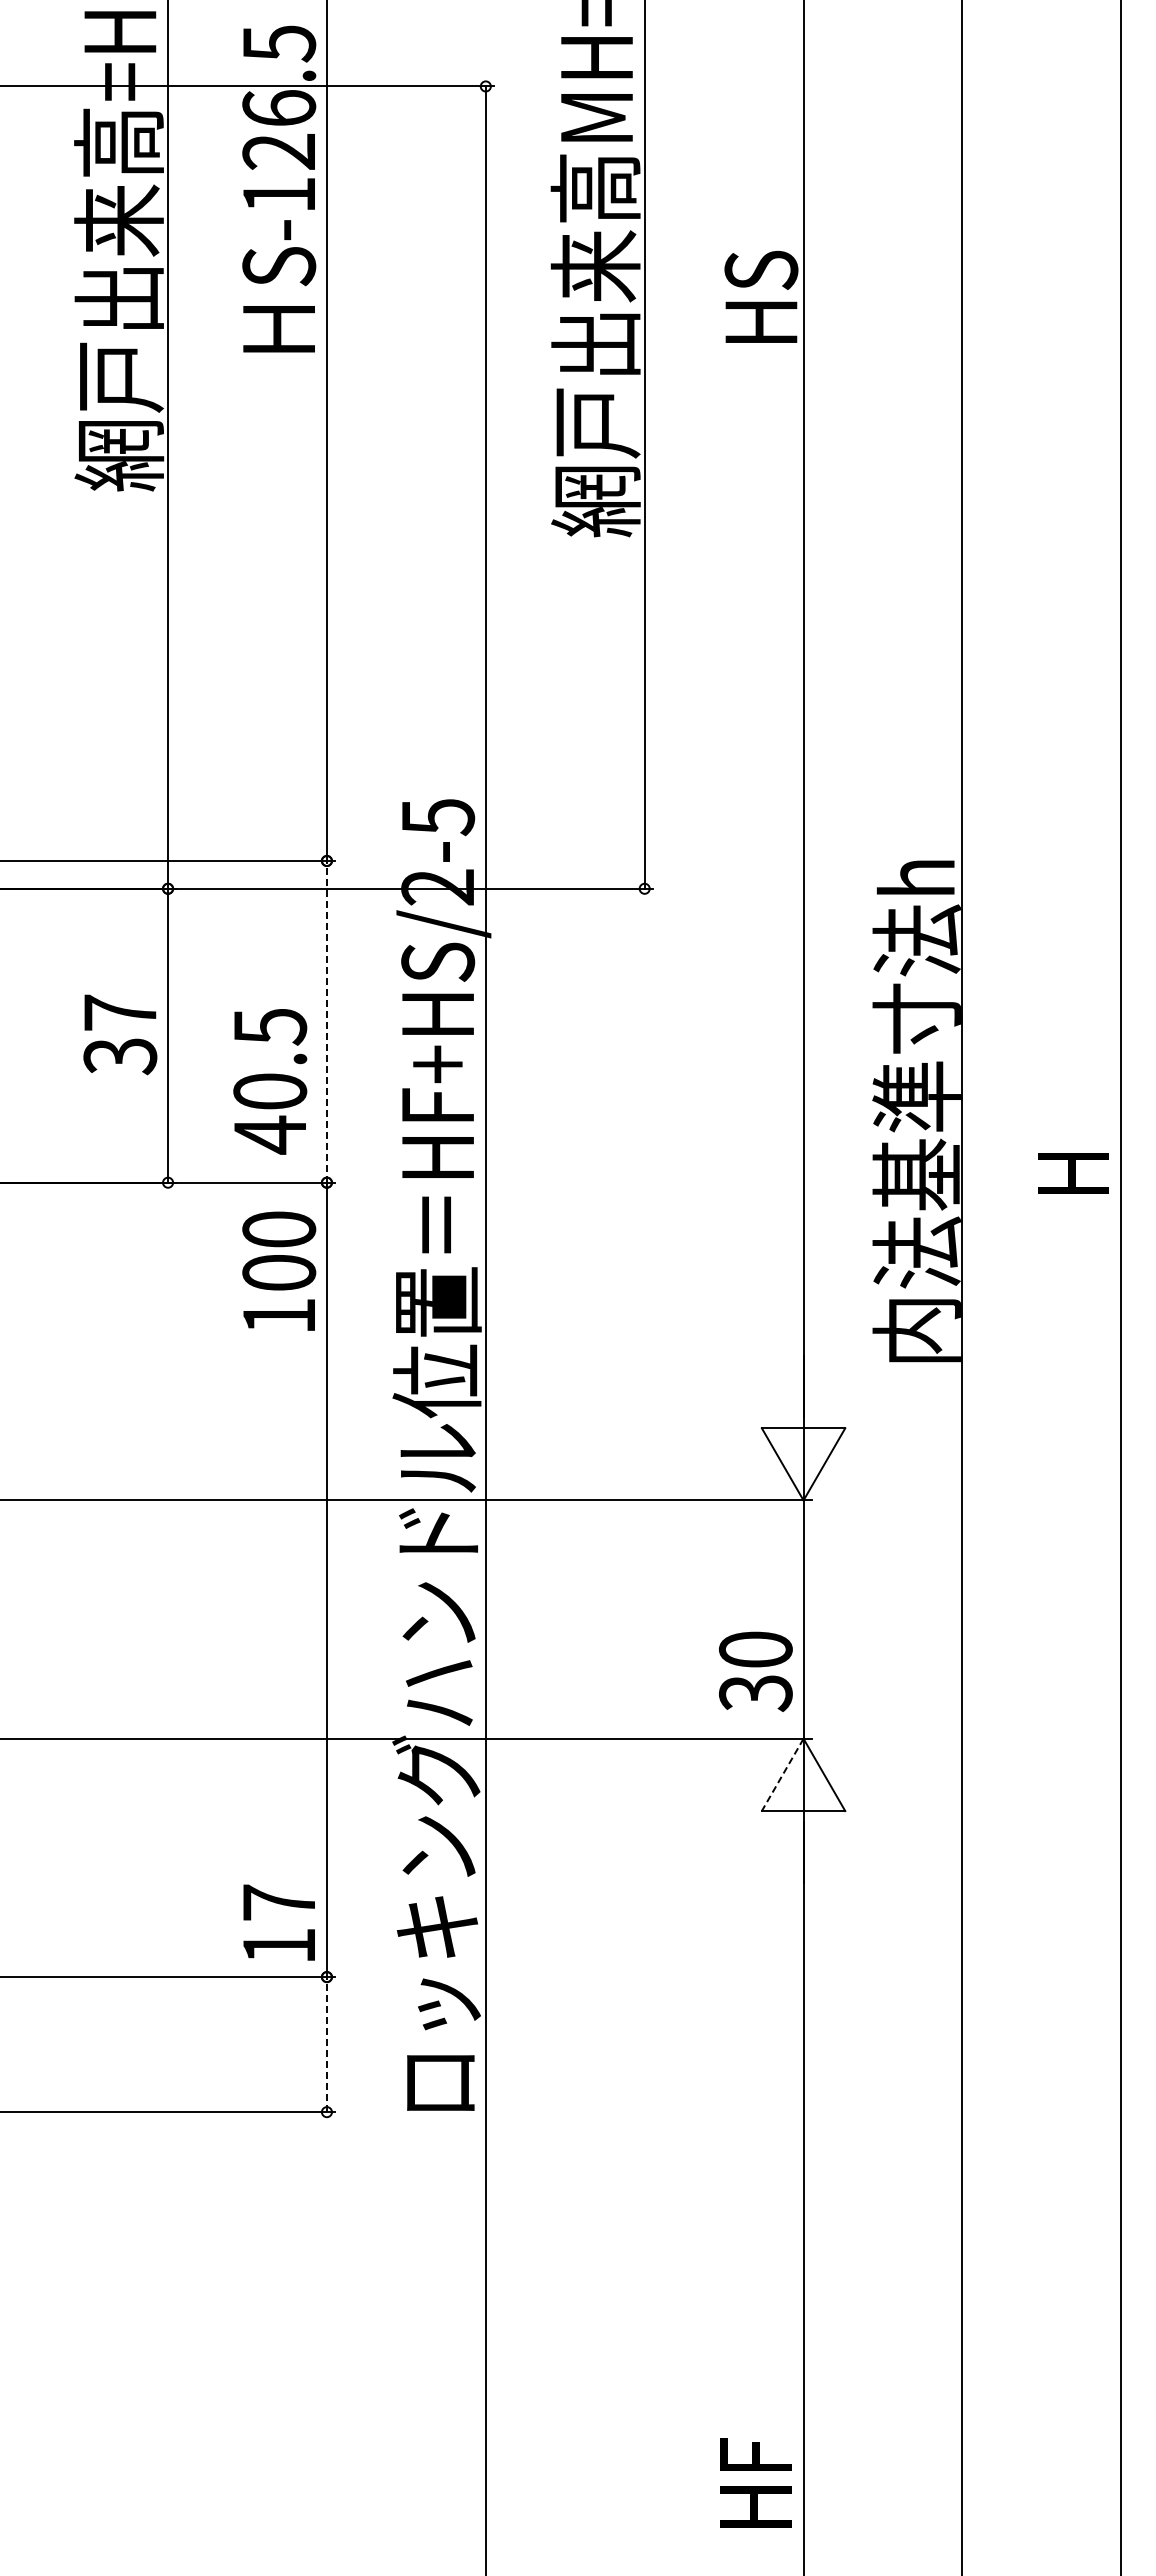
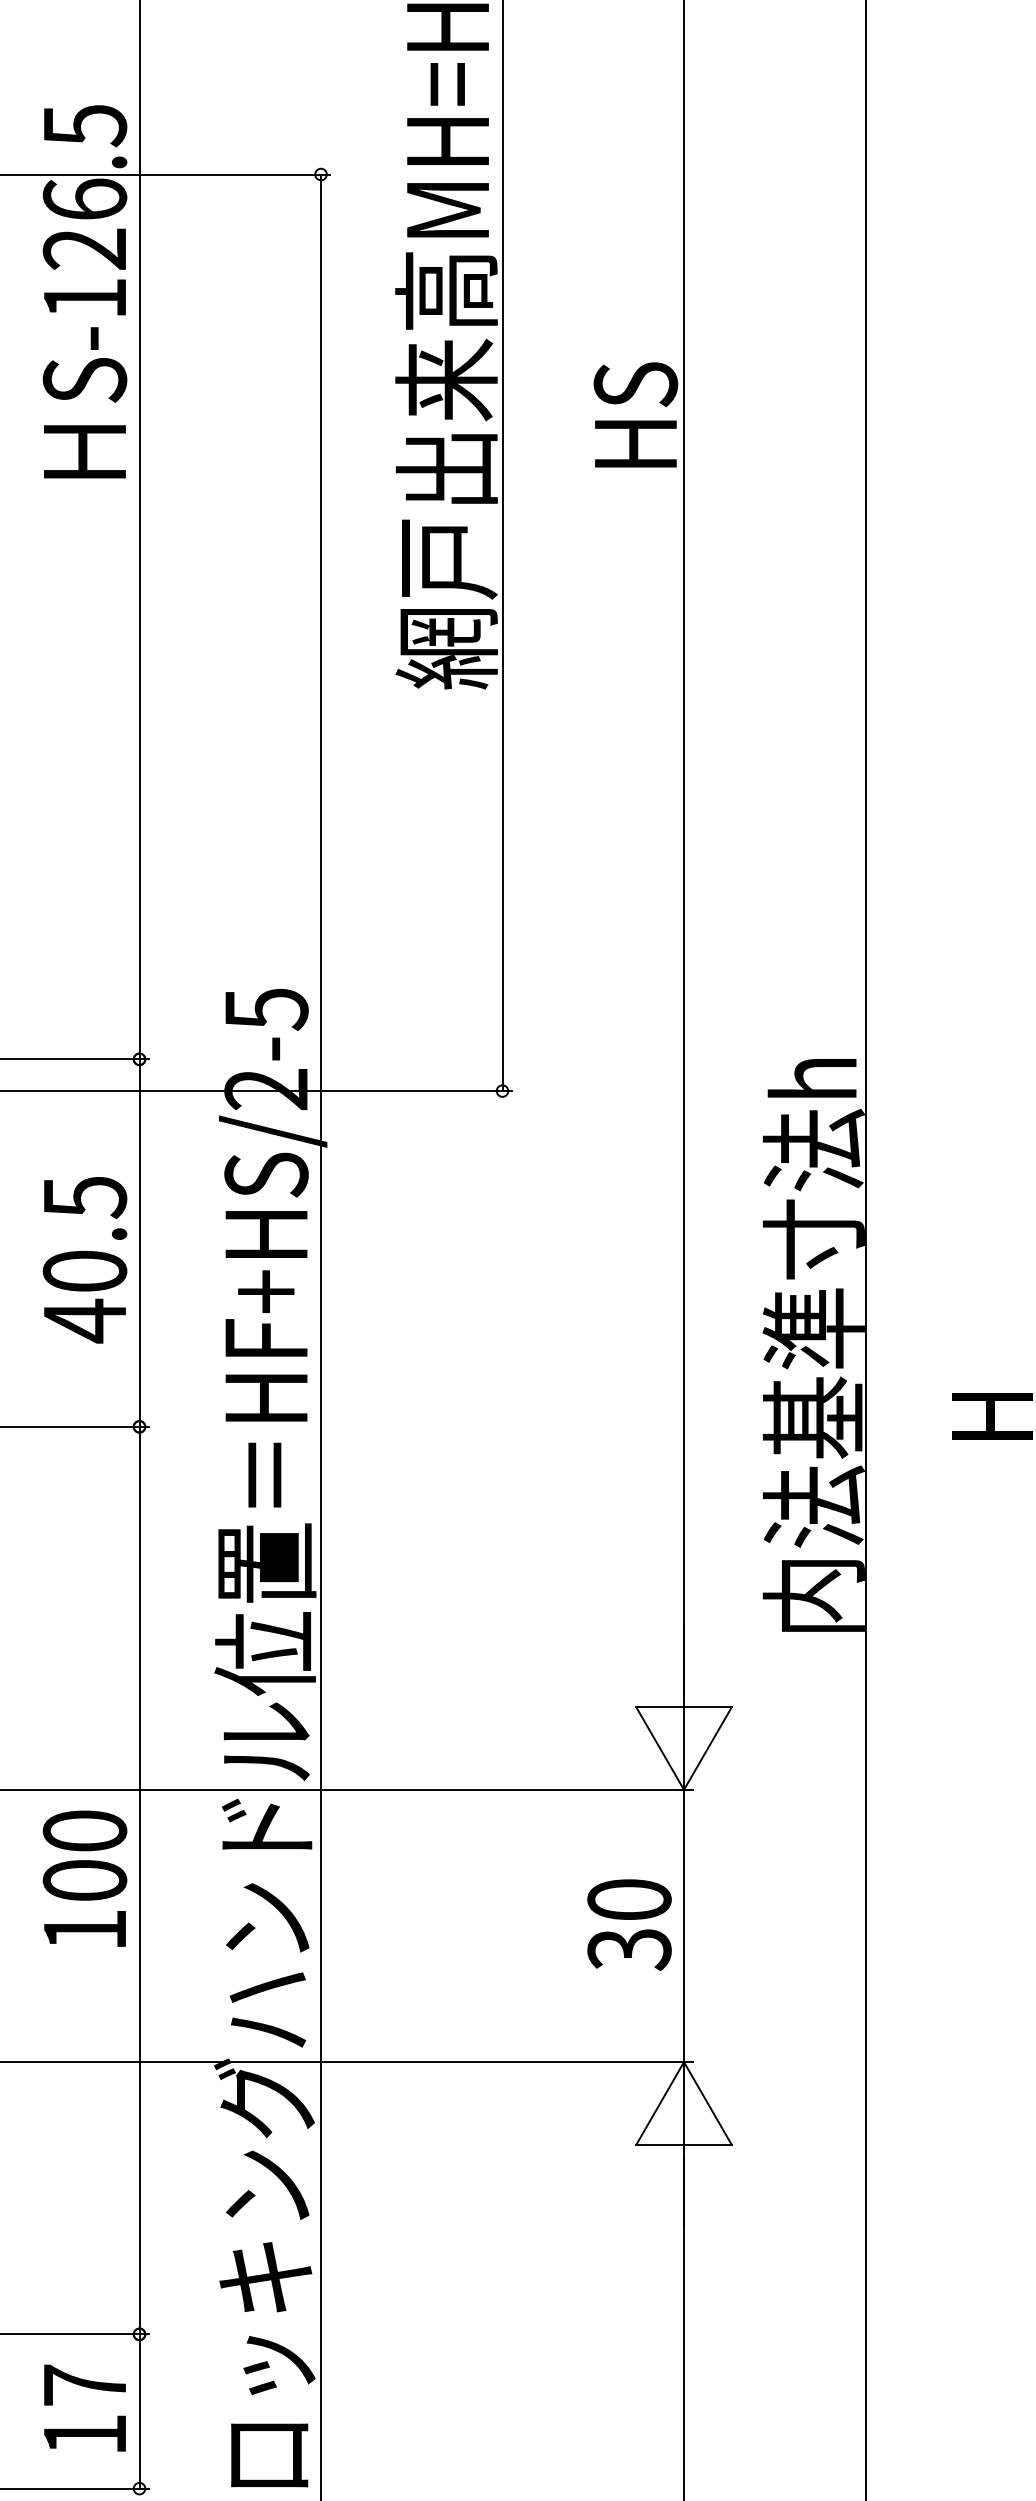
line: (326, 1021) -> (139, 1242), dashed -> solid
text: (270, 1081) -> (85, 1259), moved
text: (279, 1270) -> (85, 1877), moved
text: (755, 1671) -> (629, 1924), moved
line: (782, 1774) -> (659, 2102), dashed -> solid
text: (278, 1922) -> (84, 2407), moved
line: (326, 2044) -> (139, 2411), dashed -> solid

